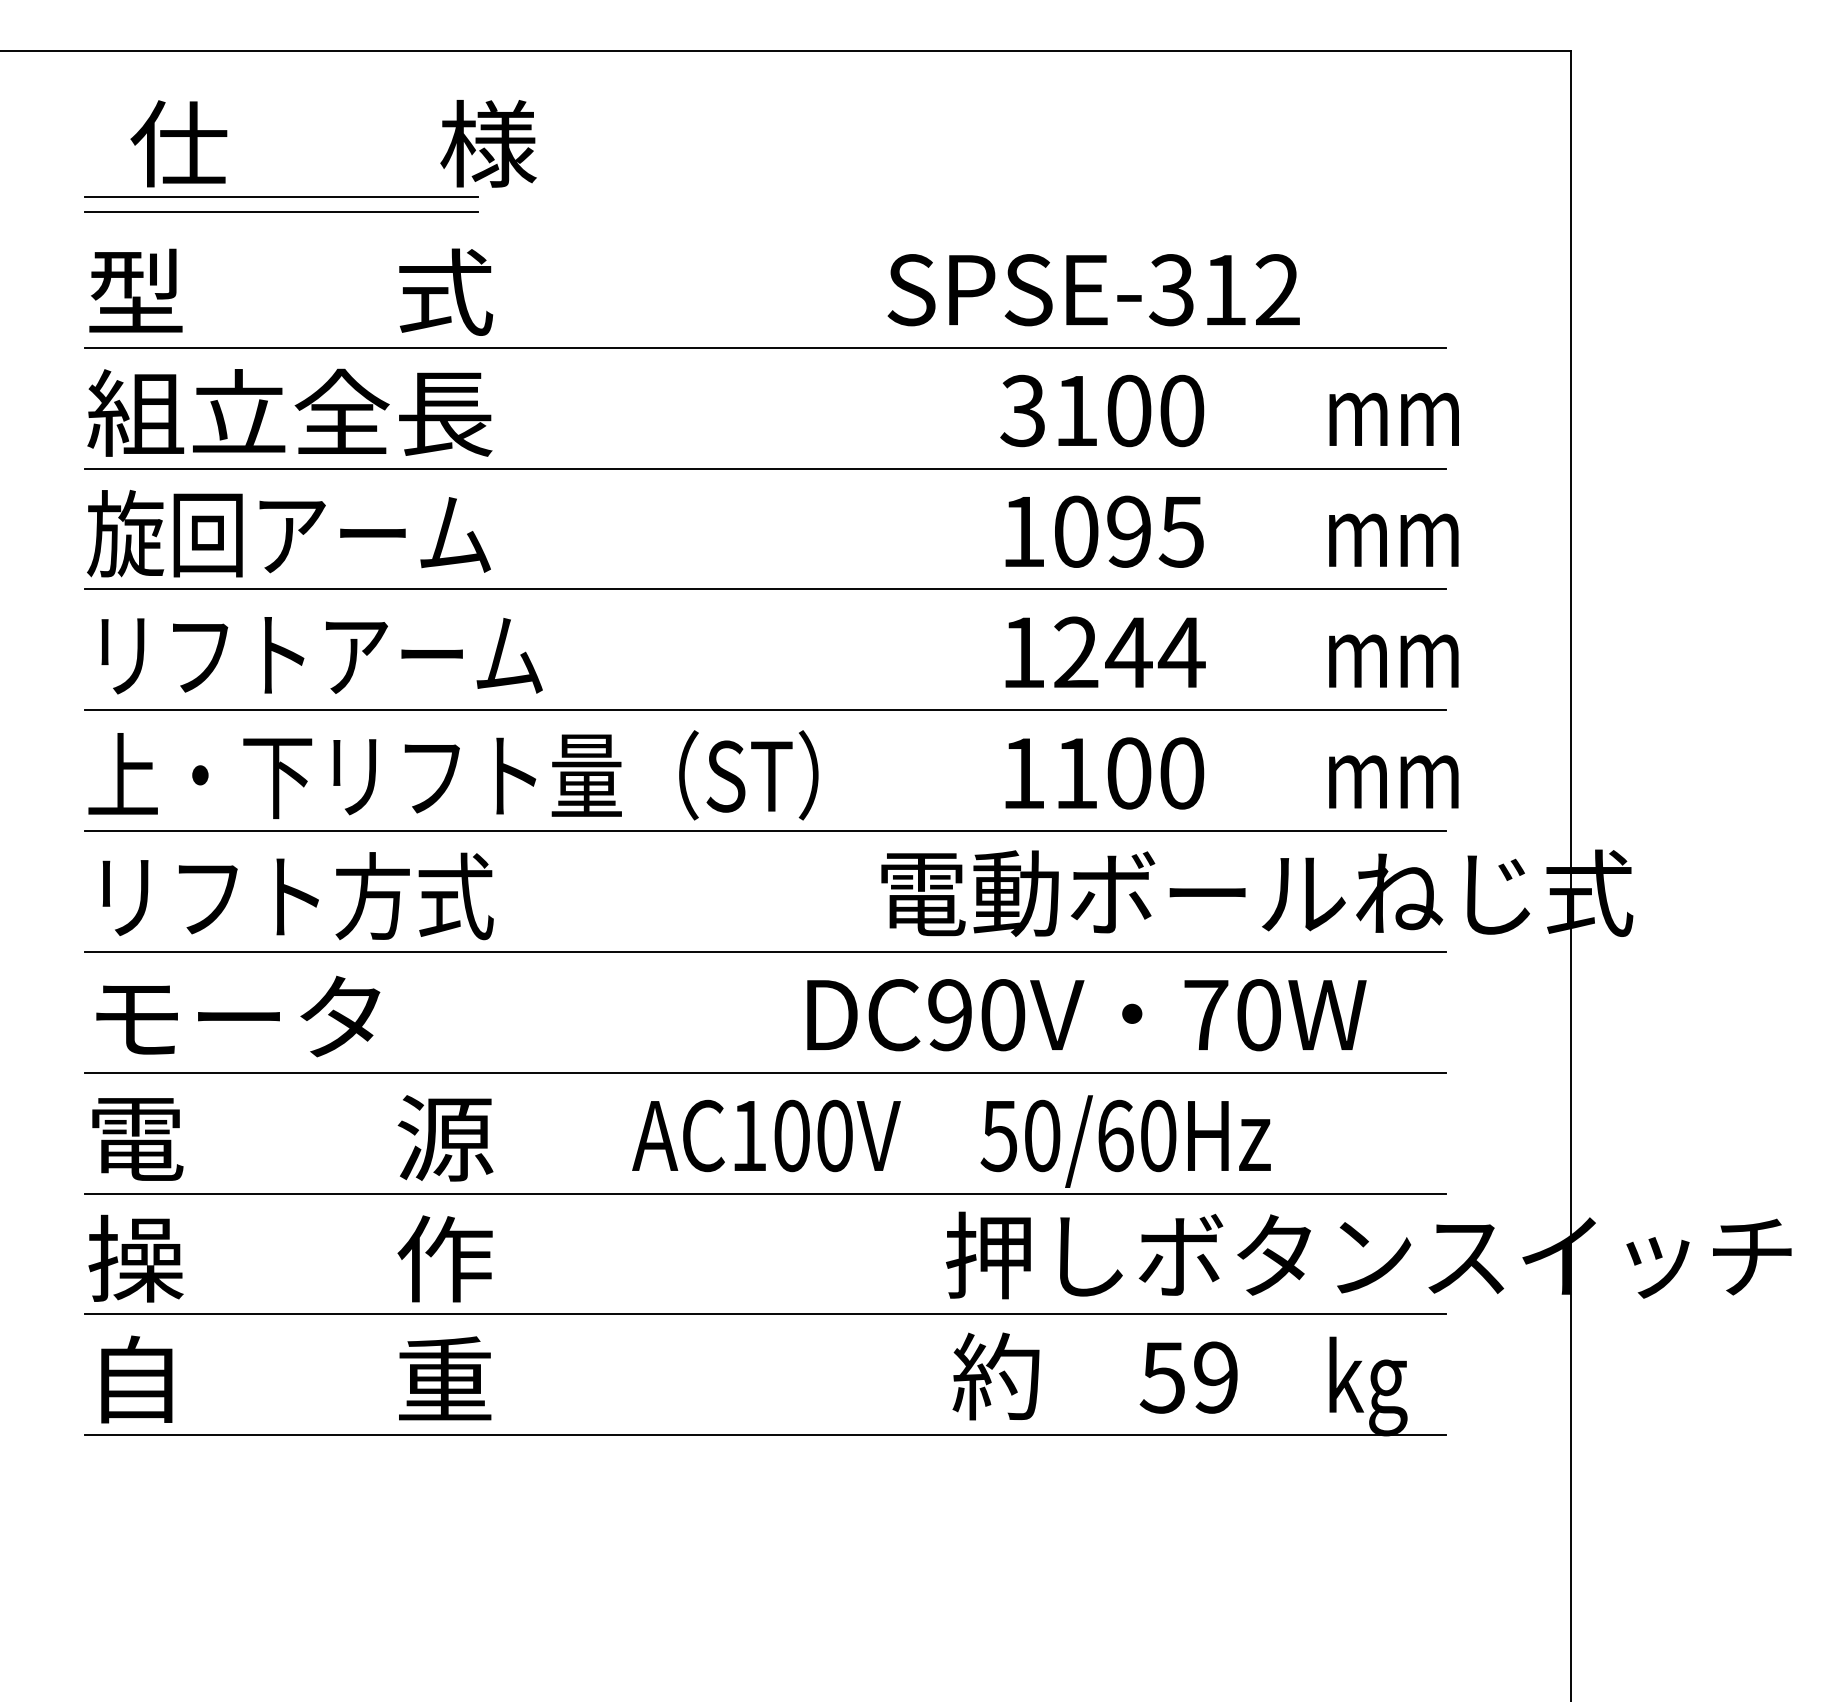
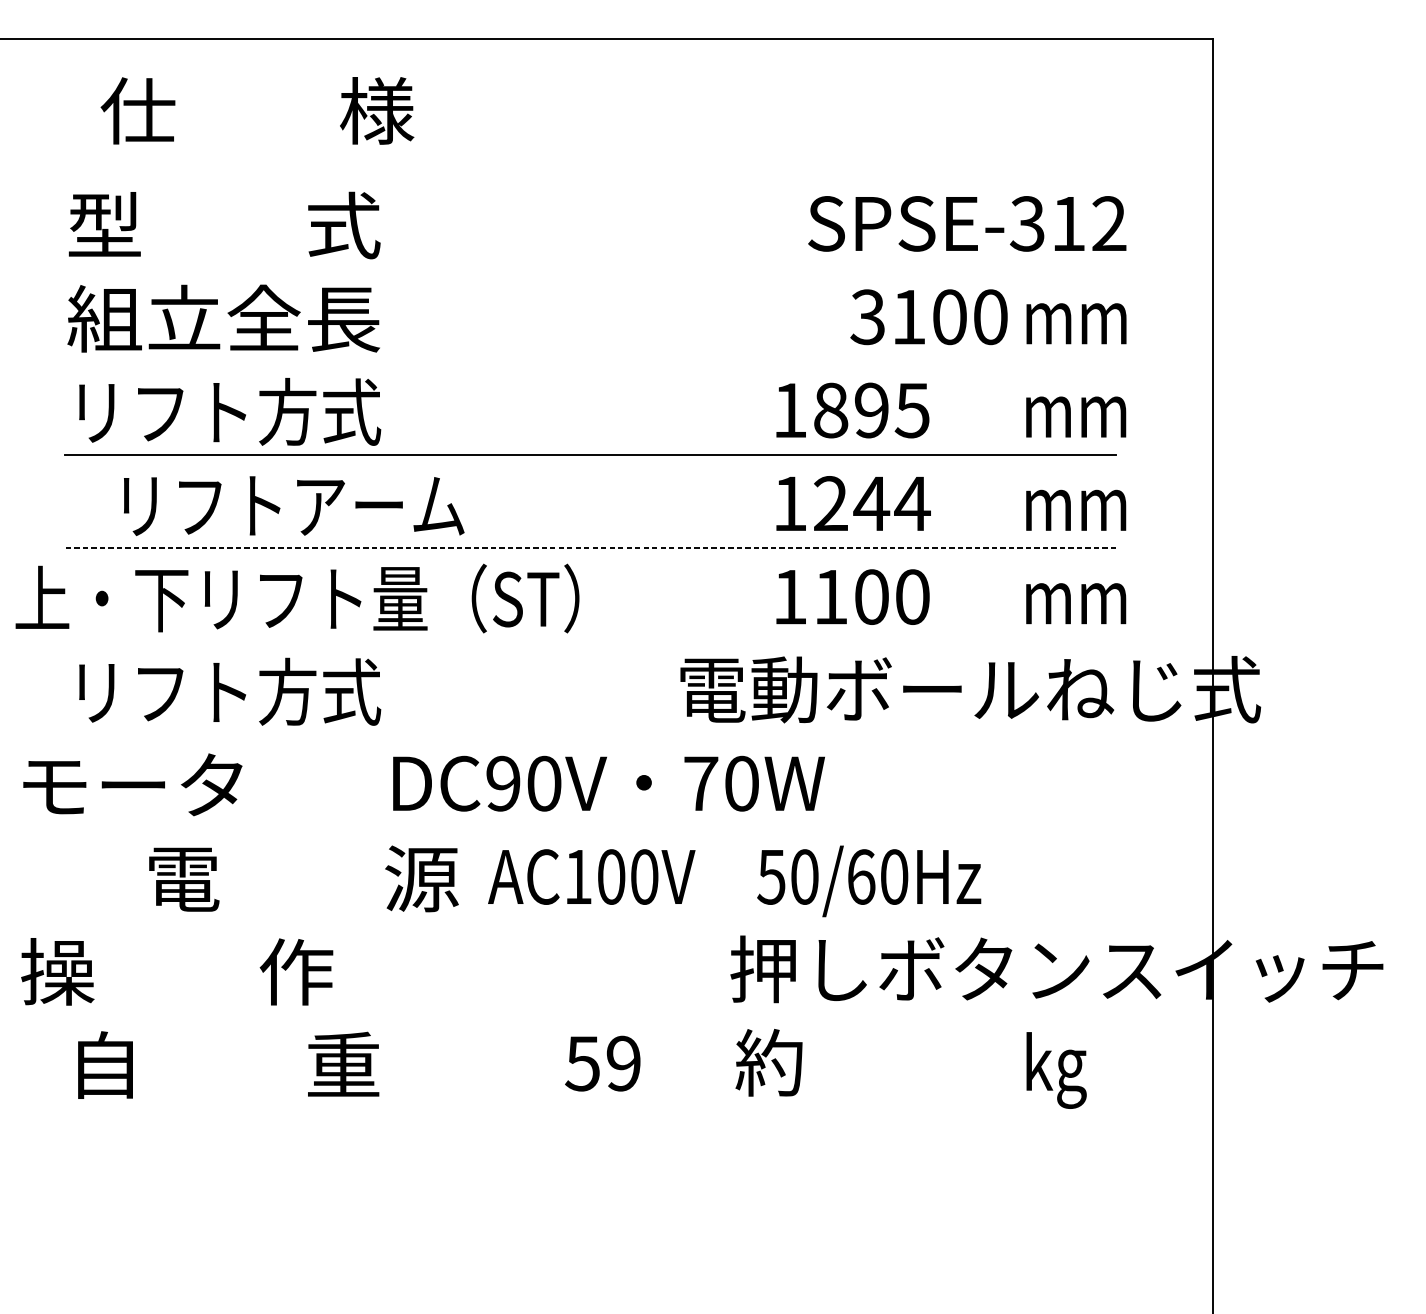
line: (280, 196) -> (216, 151), removed
line: (281, 211) -> (217, 163), removed
text: (1093, 290) -> (967, 224), moved
line: (764, 347) -> (590, 268), removed
text: (1102, 410) -> (929, 316), moved
line: (764, 468) -> (590, 361), removed
text: (1076, 531) -> (831, 410), 1095 -> 1895
text: (290, 533) -> (224, 411), 旋回アーム -> リフト方式
text: (321, 655) -> (293, 506), moved
line: (765, 710) -> (590, 548), solid -> dashed
text: (453, 775) -> (297, 598), moved
line: (764, 831) -> (590, 641), removed
line: (764, 951) -> (590, 734), removed
text: (1086, 1015) -> (608, 784), moved
text: (238, 1016) -> (133, 784), moved
line: (764, 1072) -> (590, 828), removed
text: (292, 1138) -> (303, 879), moved
line: (764, 1193) -> (590, 921), removed
text: (290, 1258) -> (177, 971), moved
line: (764, 1314) -> (590, 1014), removed
text: (1188, 1377) -> (602, 1063), moved
line: (764, 1435) -> (590, 1108), removed

